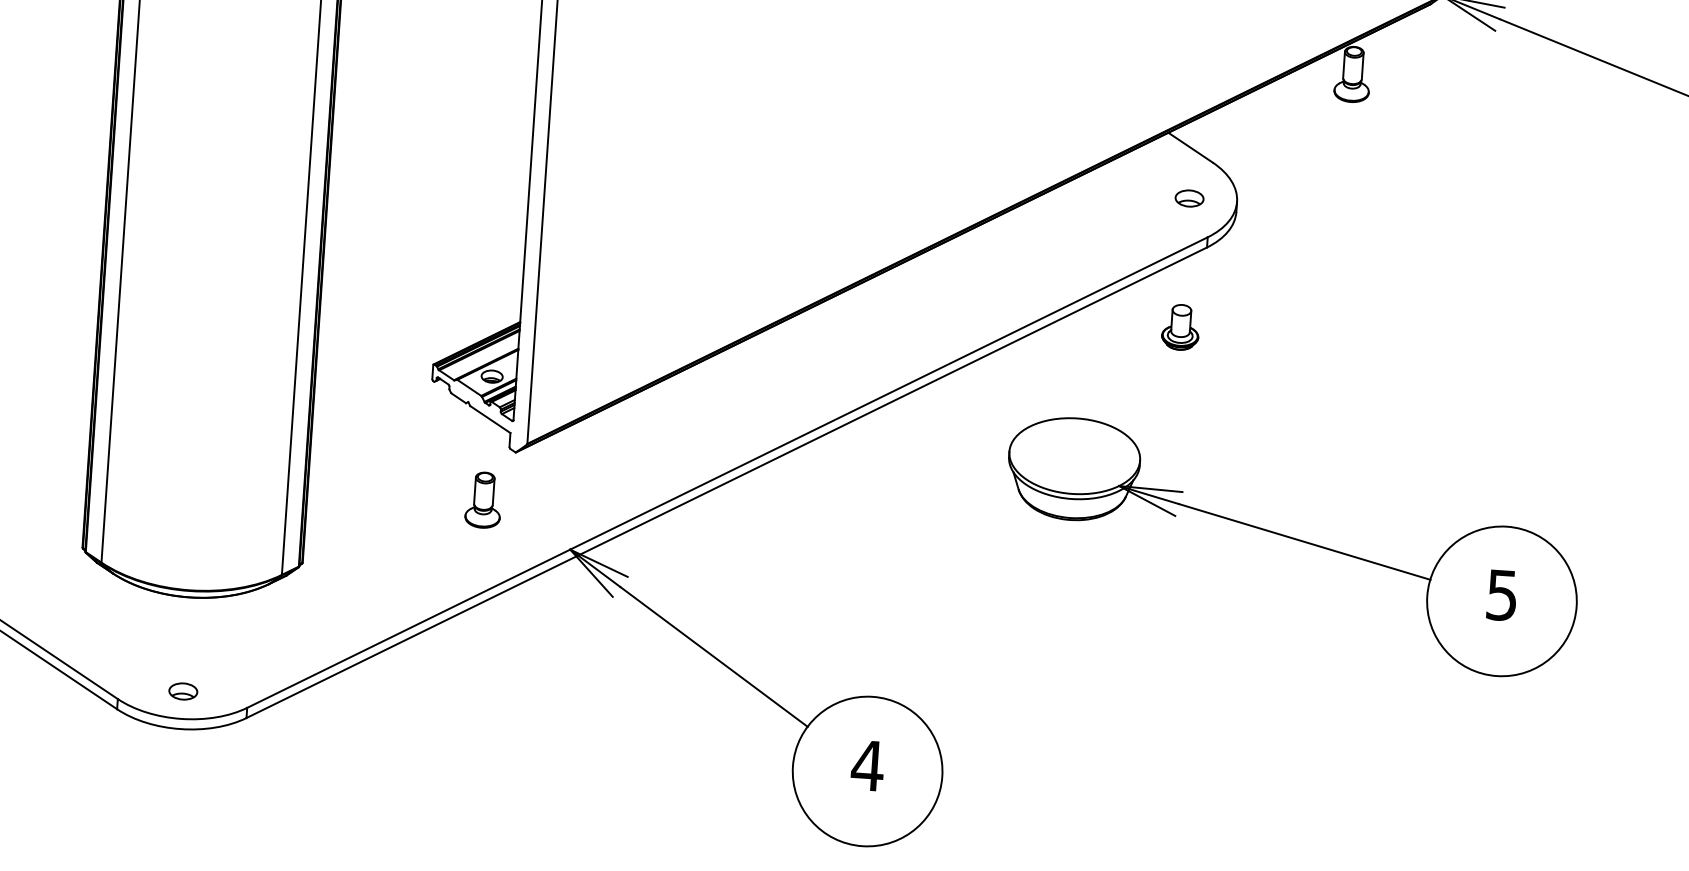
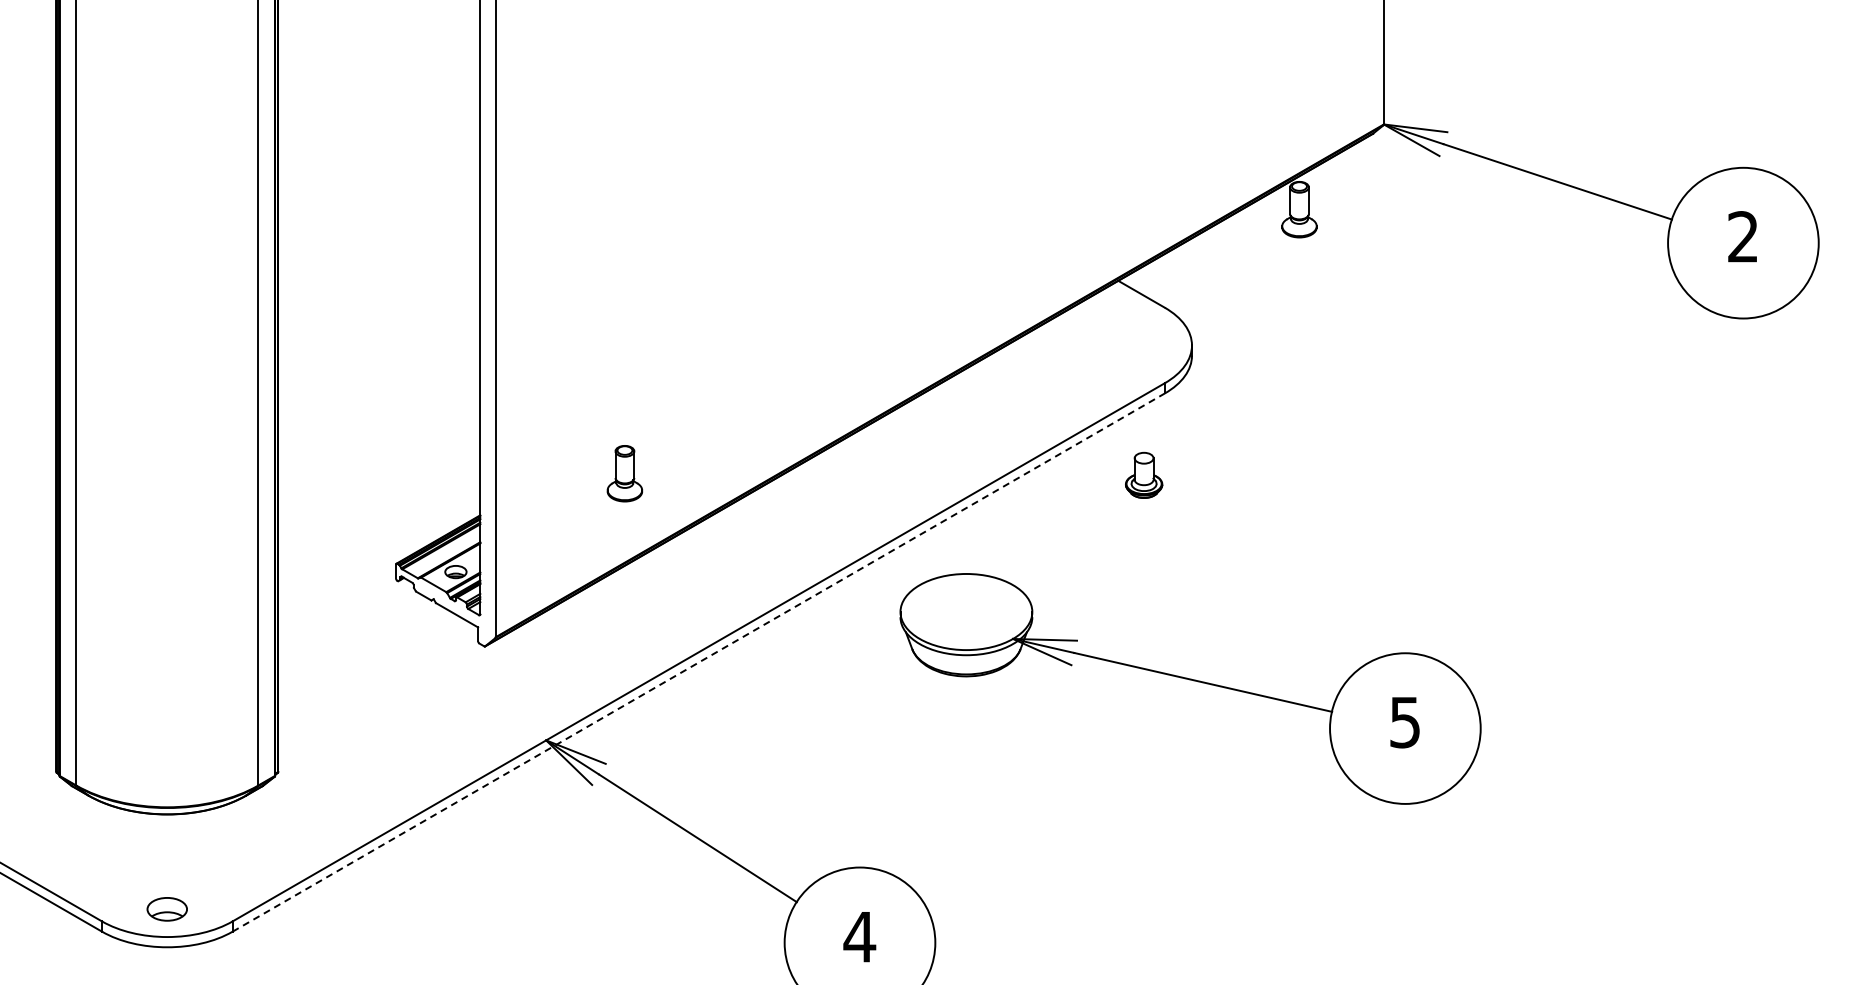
part: (1189, 198) -> (1144, 345), removed
line: (727, 482) -> (699, 662), solid -> dashed
part: (483, 499) -> (624, 473), moved
part: (1295, 540) -> (1193, 681), moved
part: (183, 691) -> (167, 909), size x1.4

